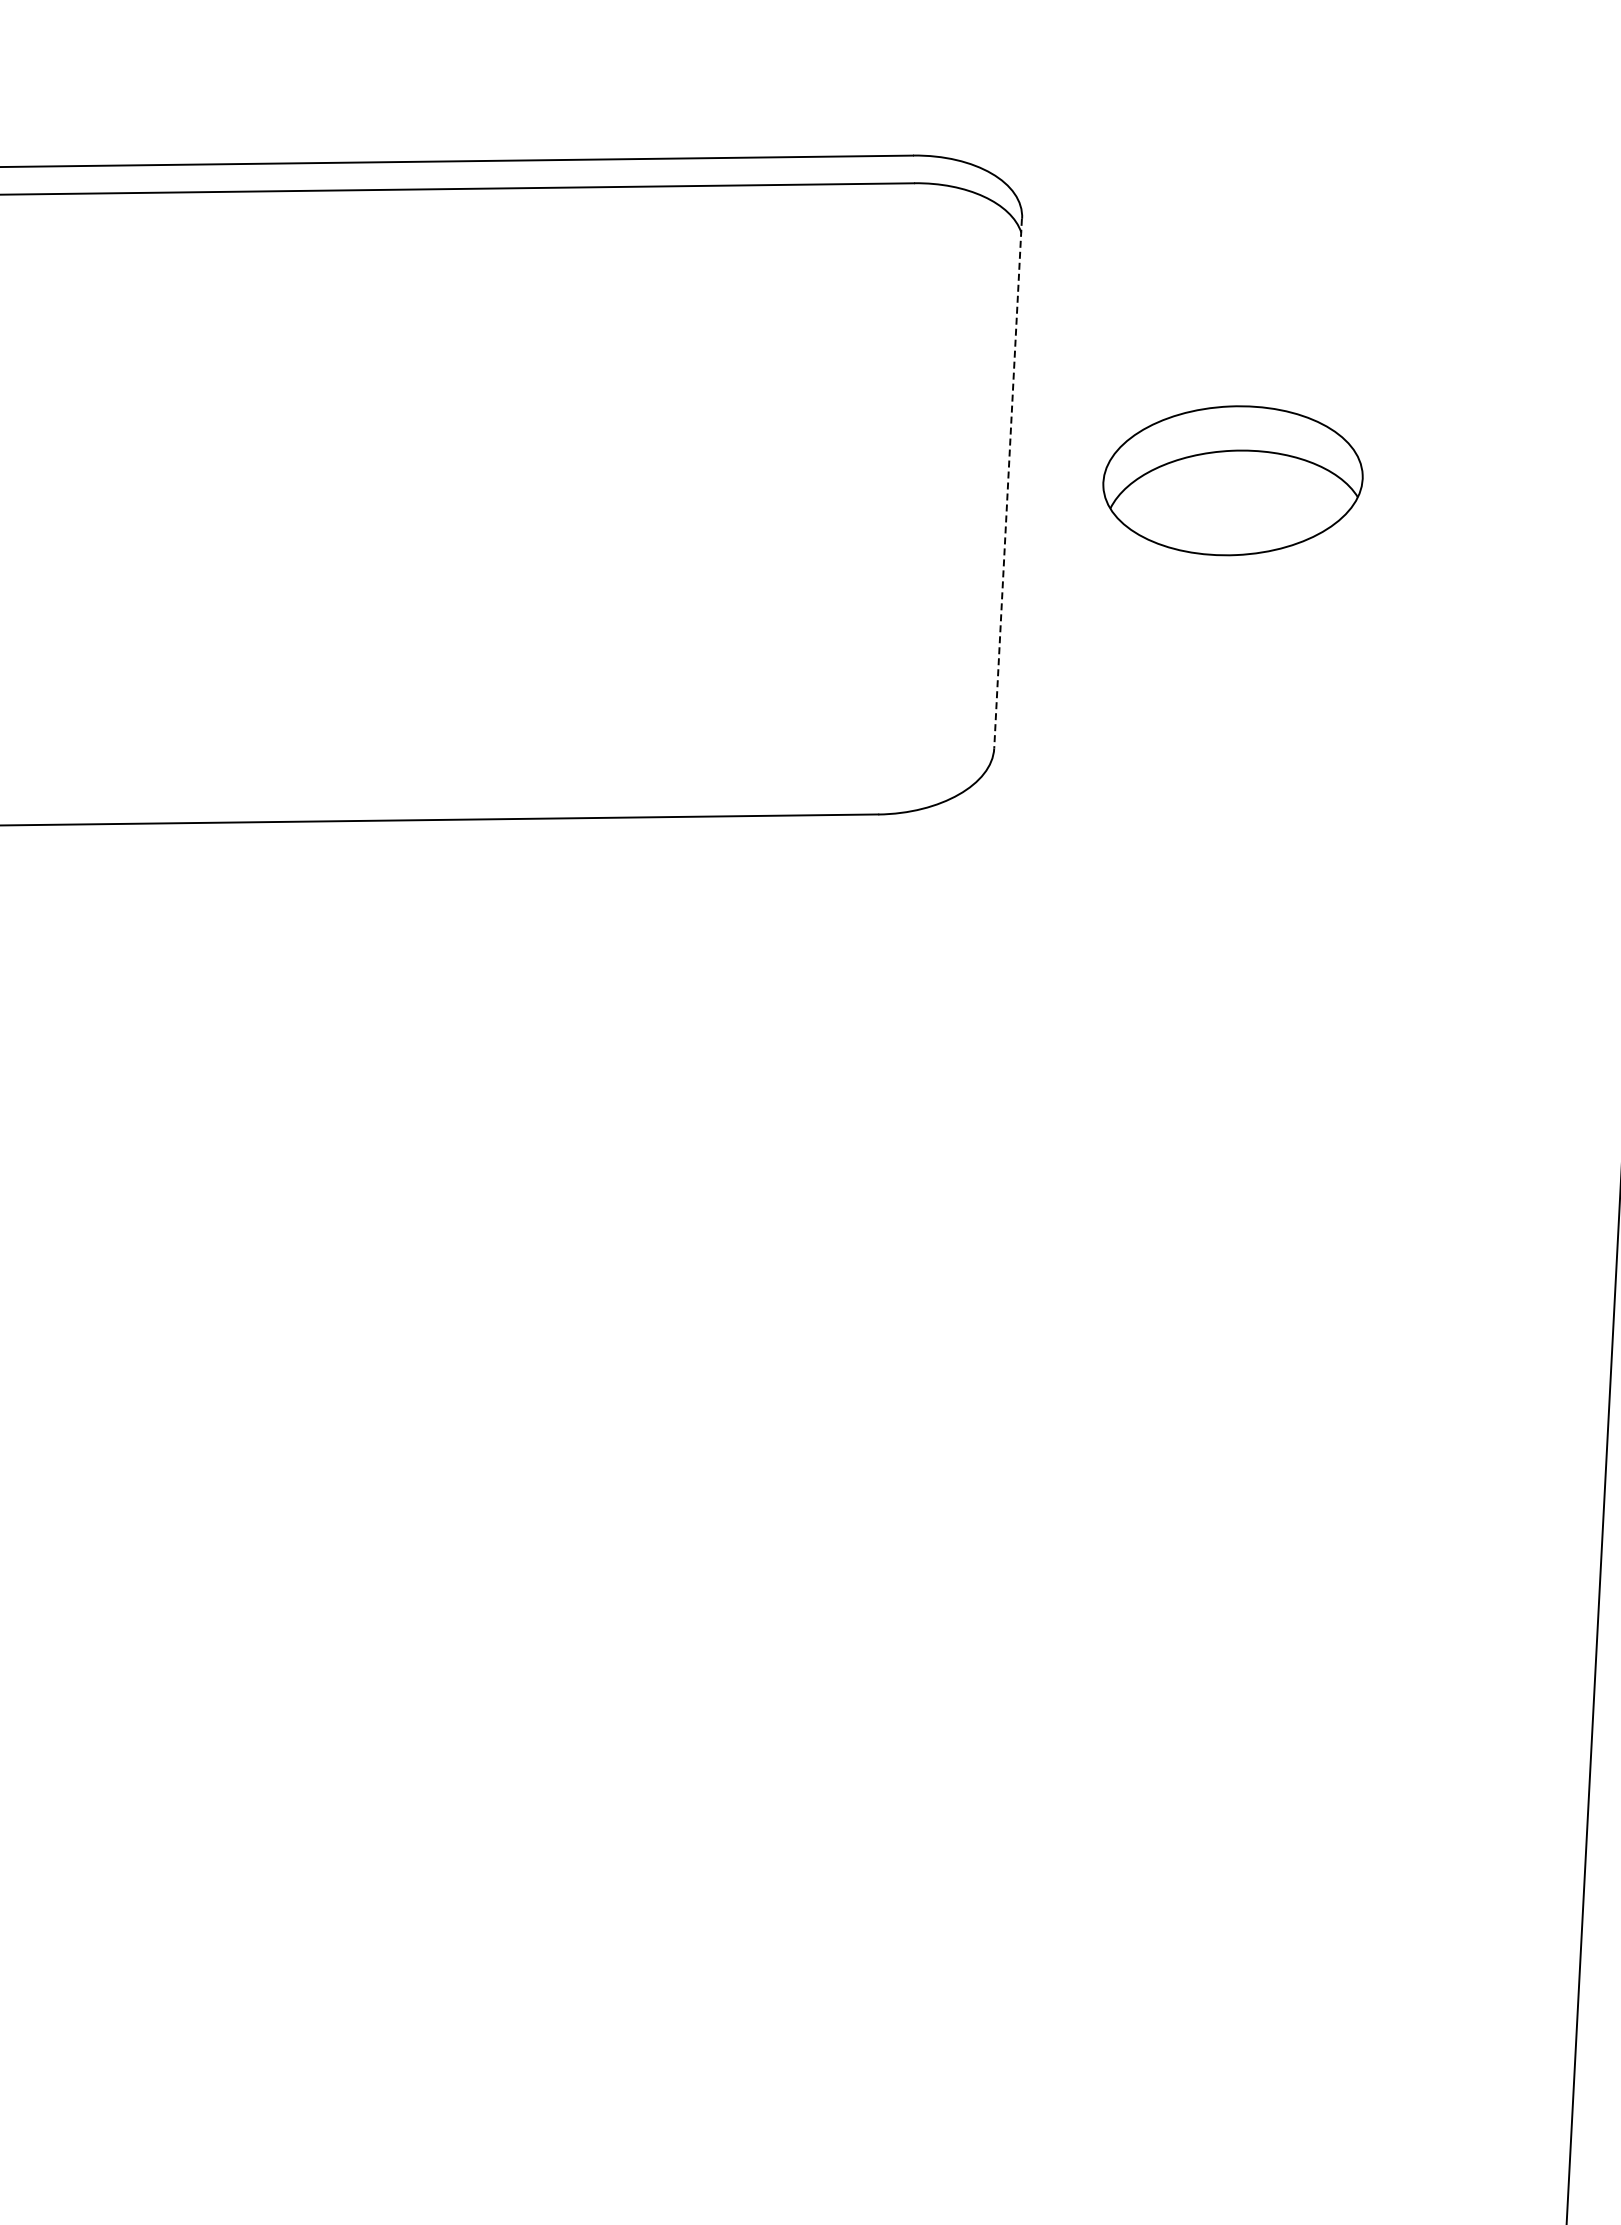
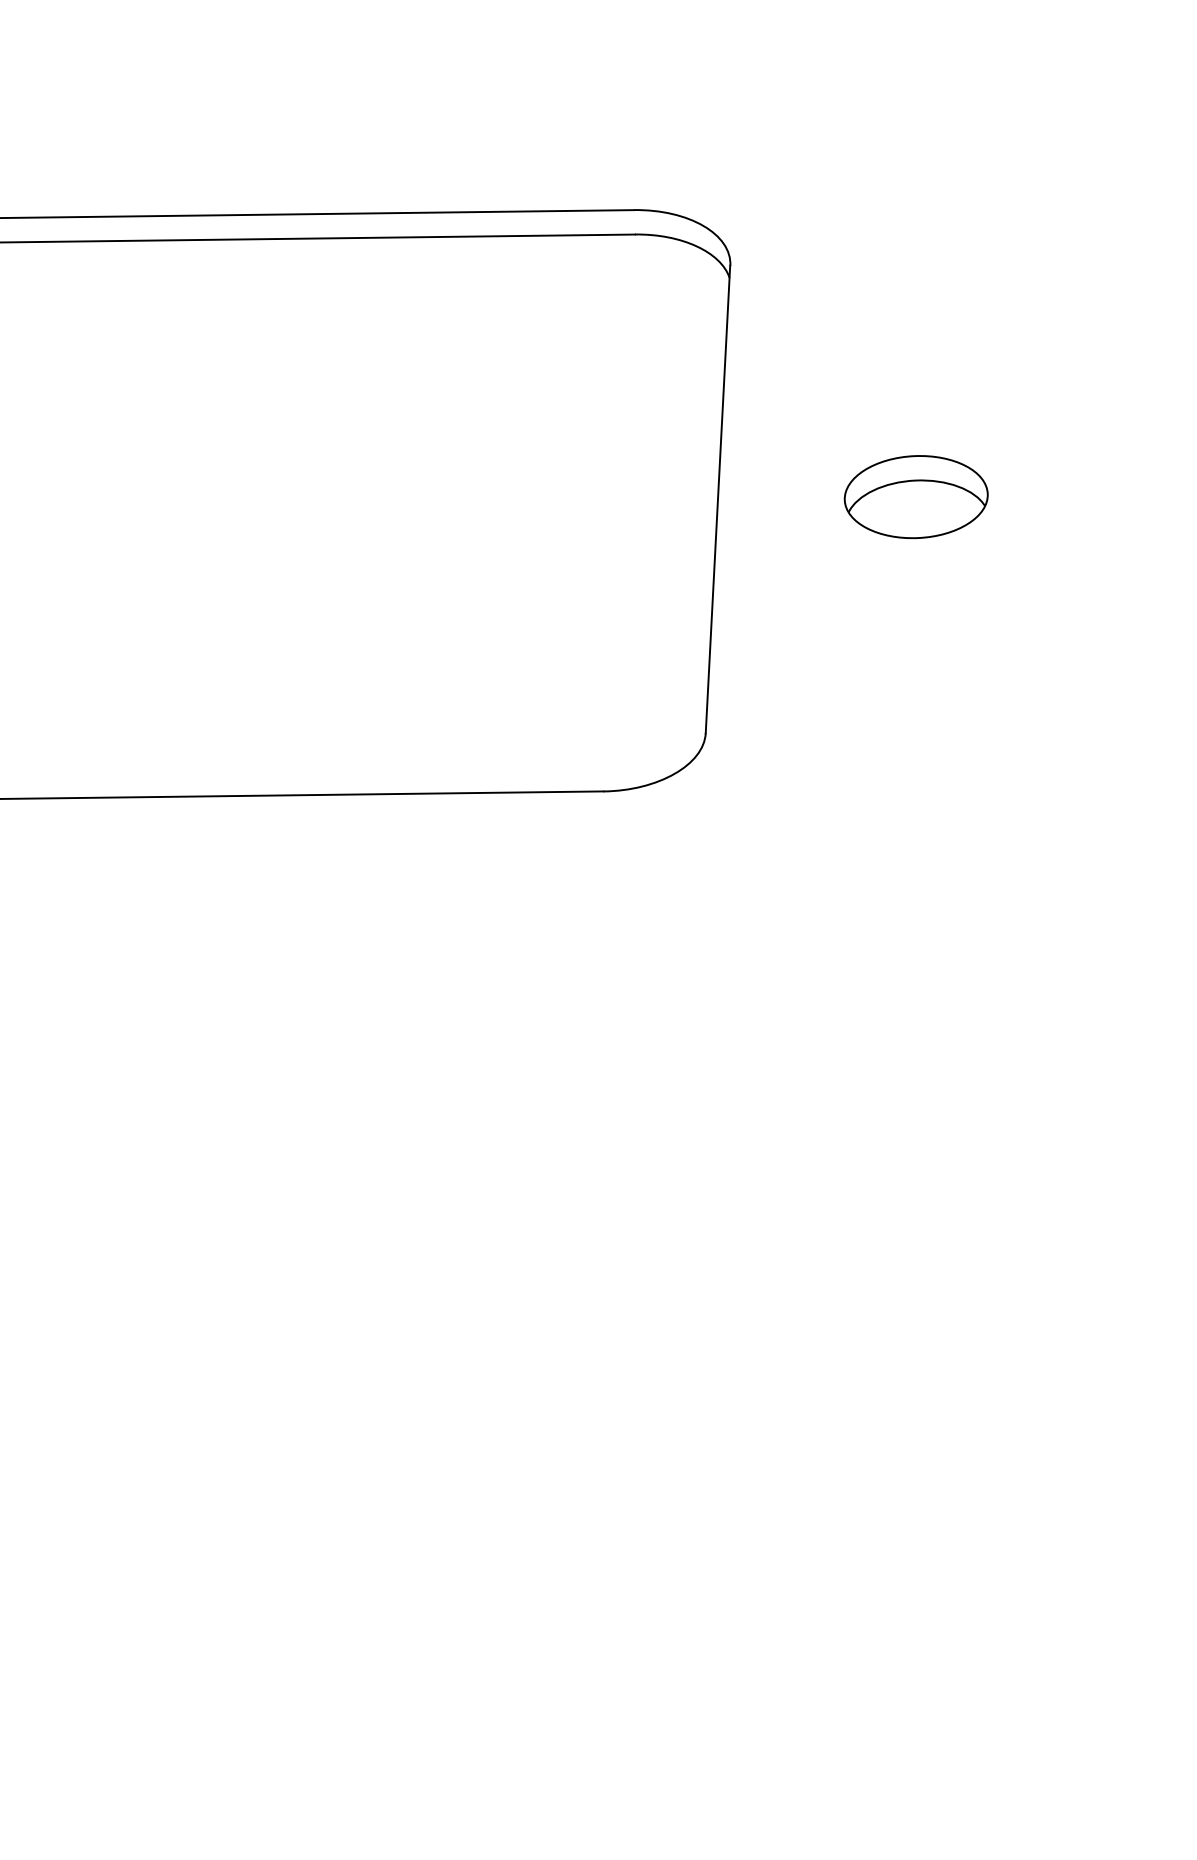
part: (1232, 480) -> (915, 496), size x0.62
line: (1008, 484) -> (718, 500), dashed -> solid

